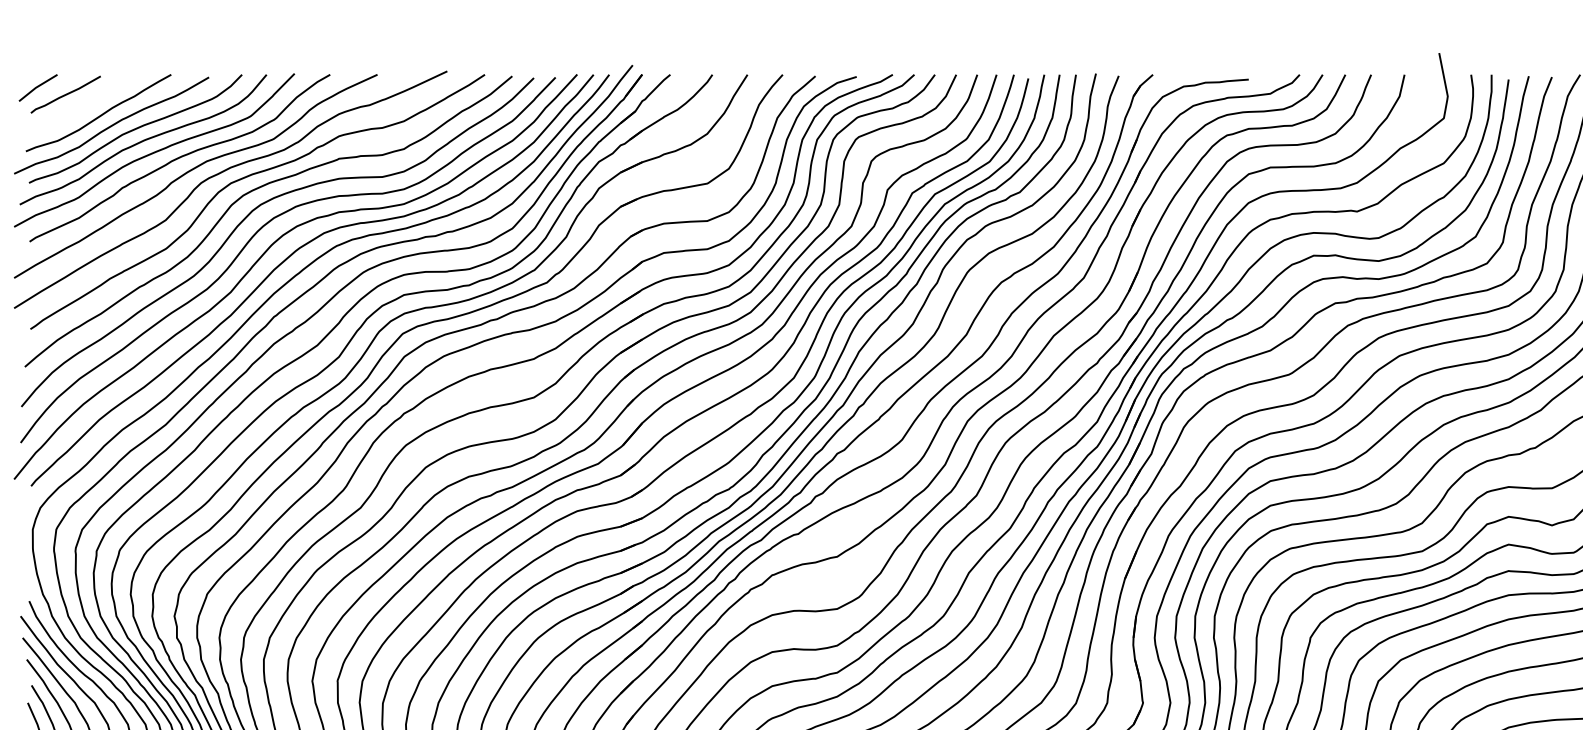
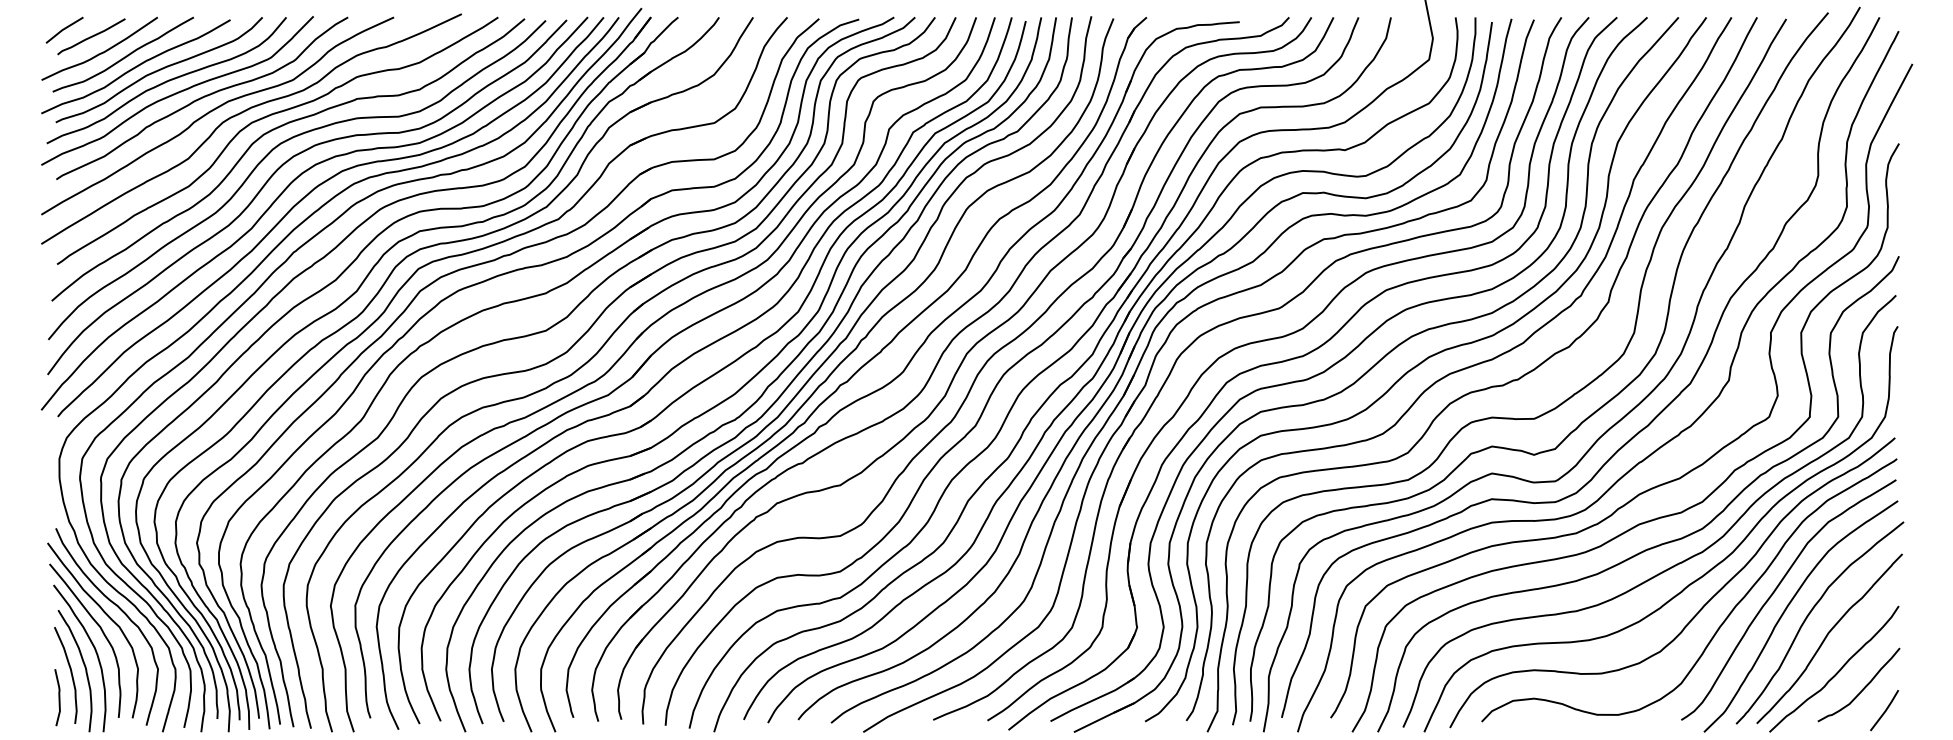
curve: (75, 110) -> (100, 52), added

